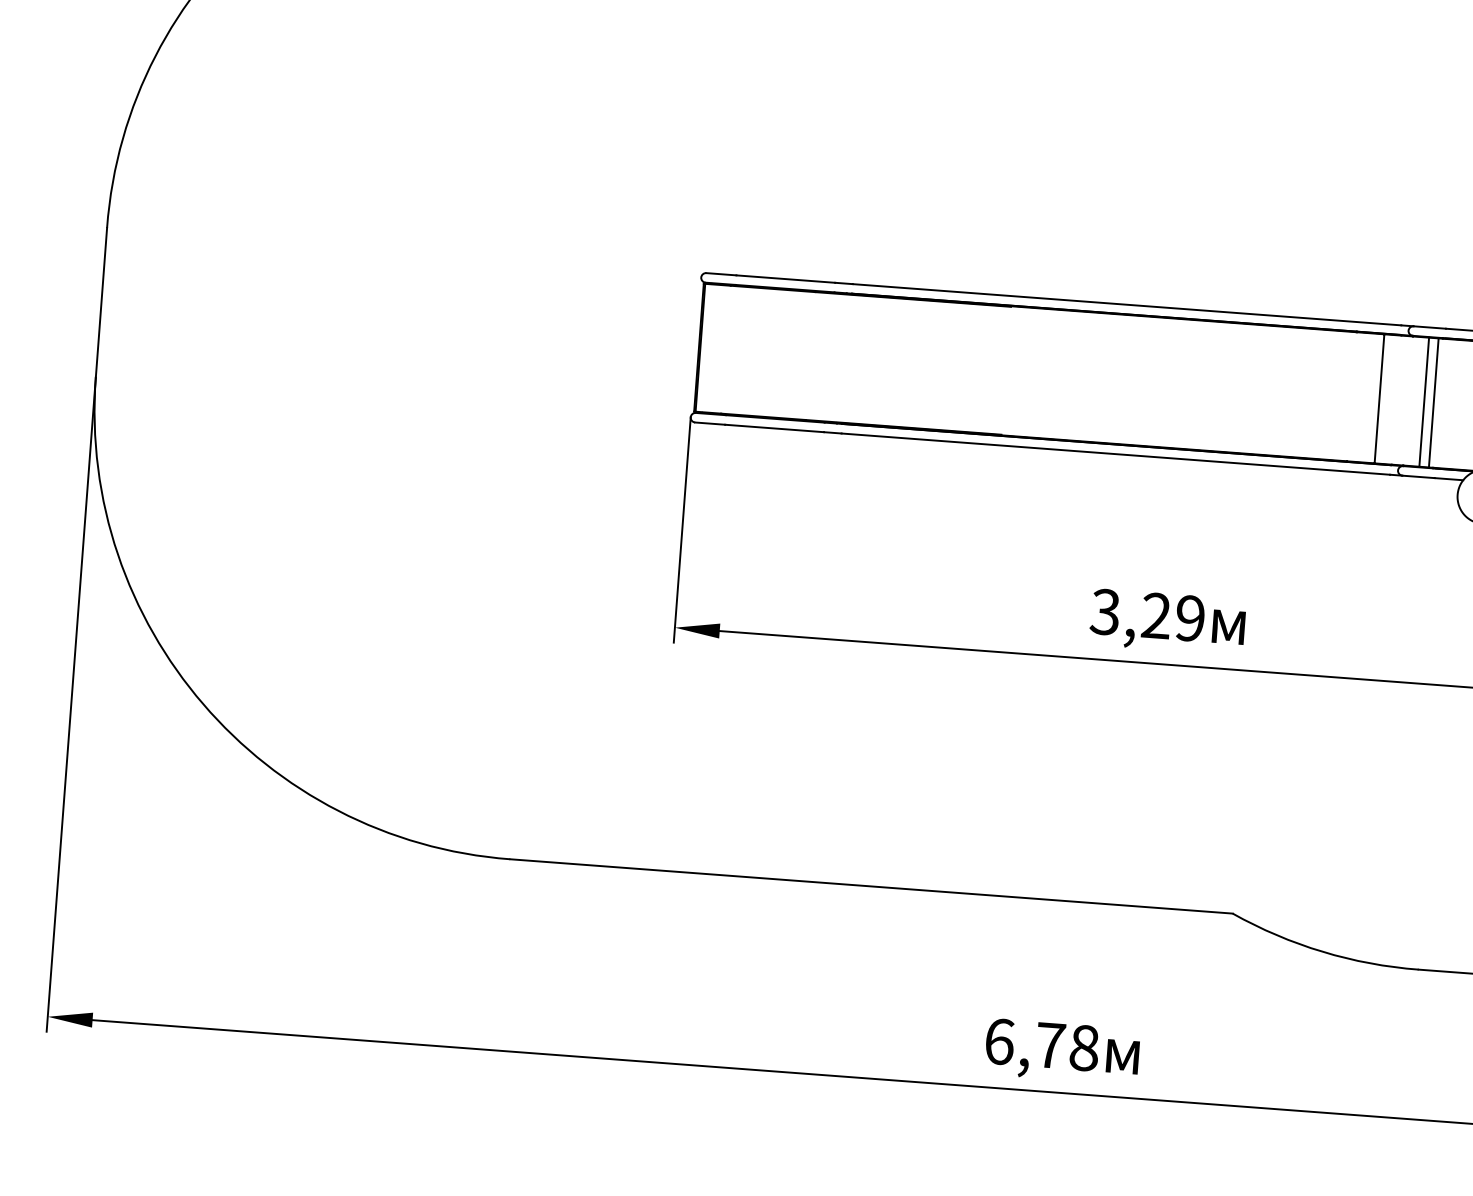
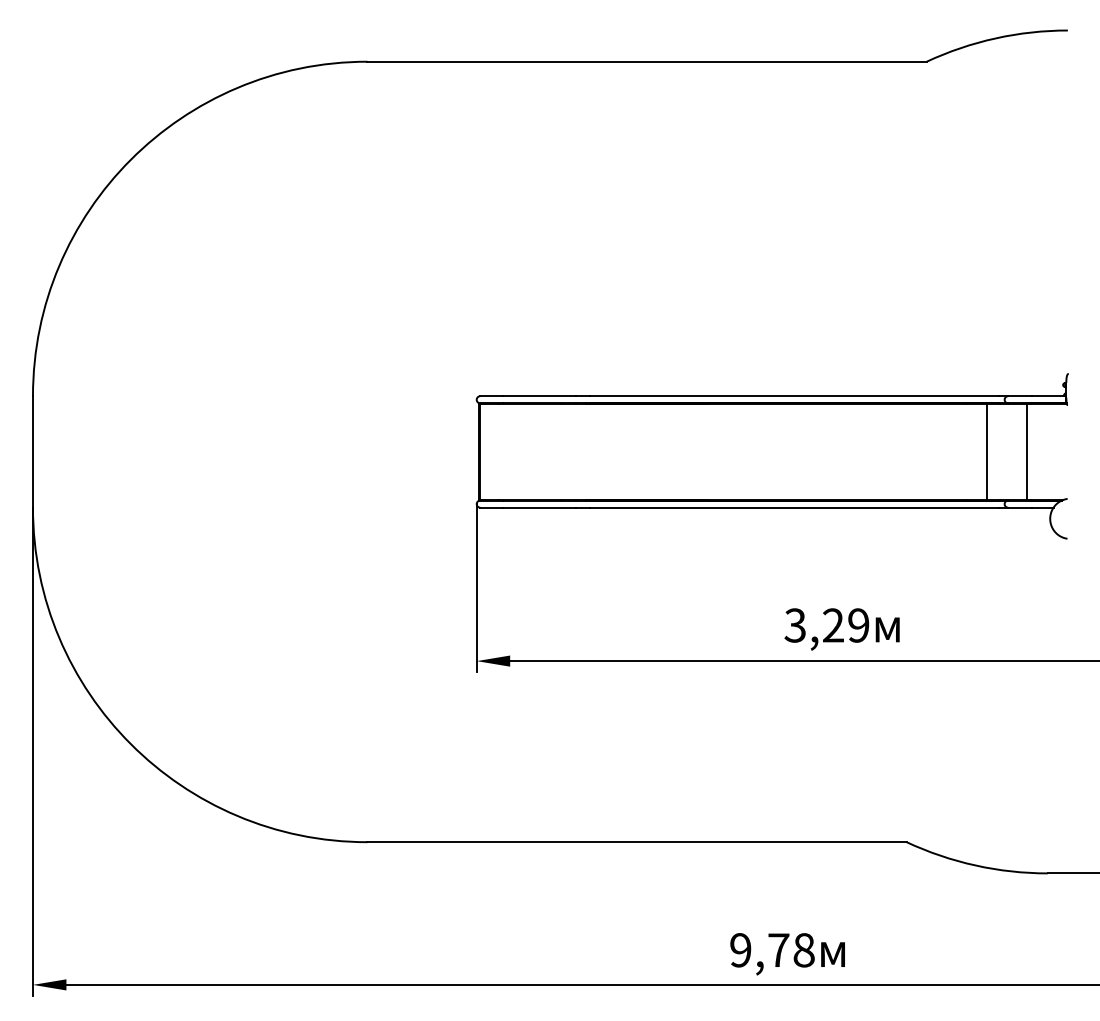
line: (1424, 401) -> (1020, 451), removed
text: (999, 1041) -> (740, 950), 6,78 -> 9,78

